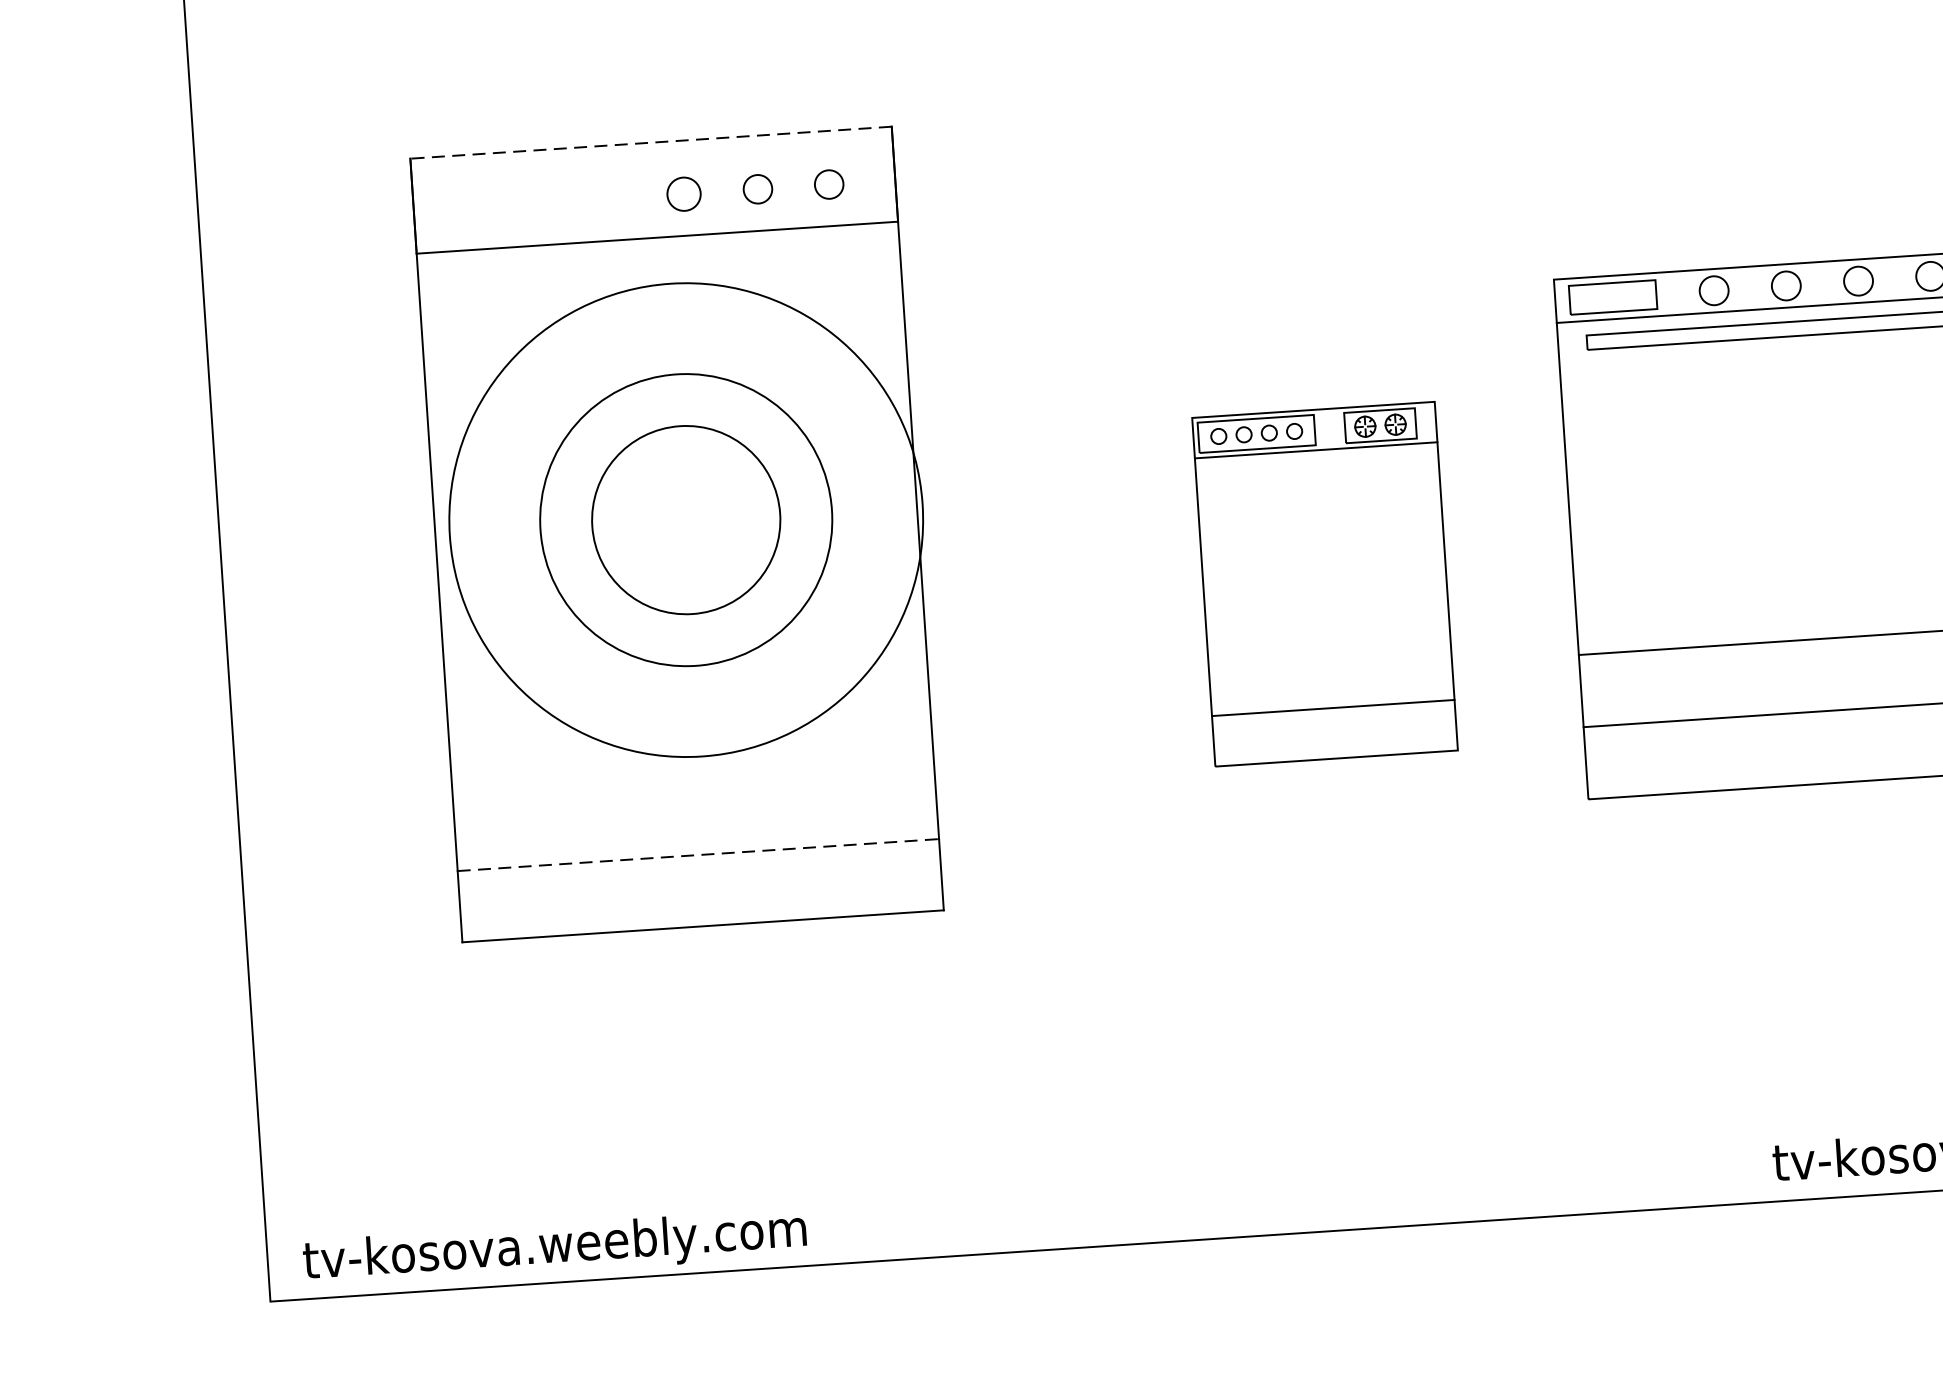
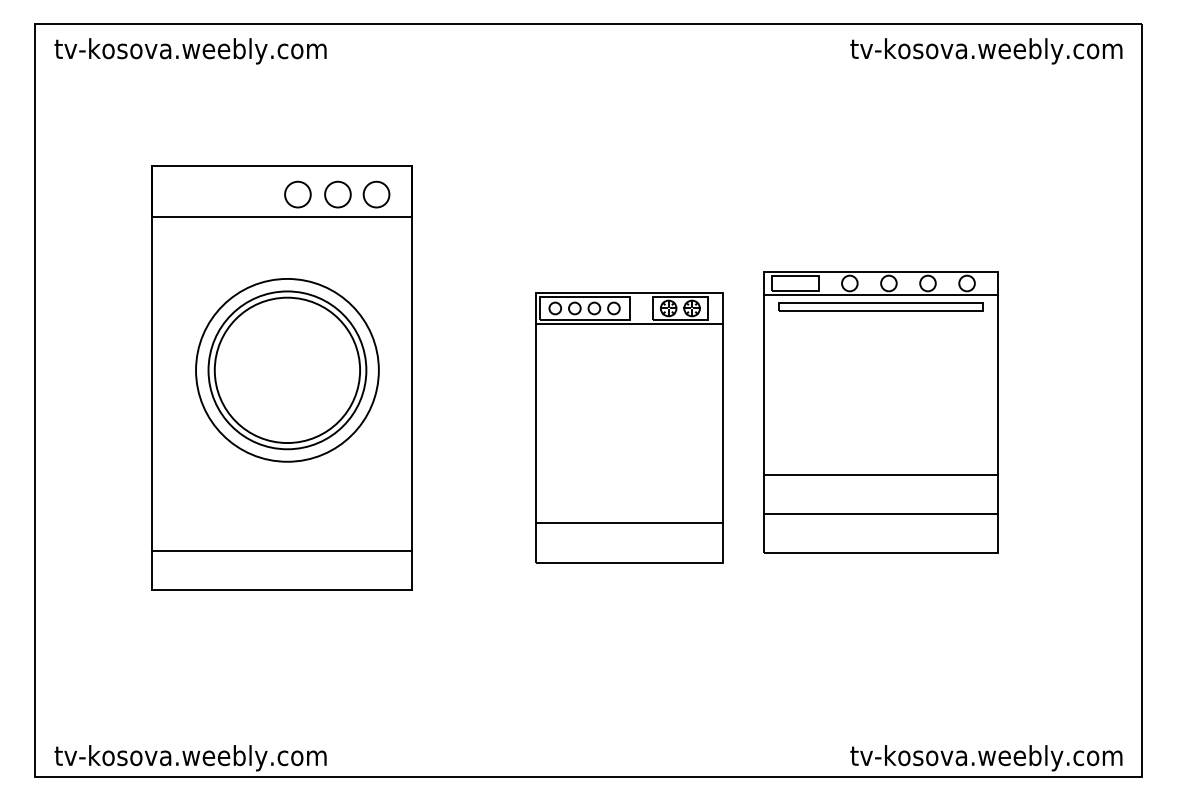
line: (650, 142) -> (281, 165), dashed -> solid
circle: (829, 184) -> (376, 194), size x1.67
circle: (757, 189) -> (337, 194), size x1.67
circle: (683, 194) -> (297, 194), size x1.43
circle: (686, 518) -> (287, 369), size x0.71
circle: (686, 520) -> (287, 370), size x1.43
part: (1324, 583) -> (629, 427), size x1.43
line: (699, 855) -> (282, 551), dashed -> solid

